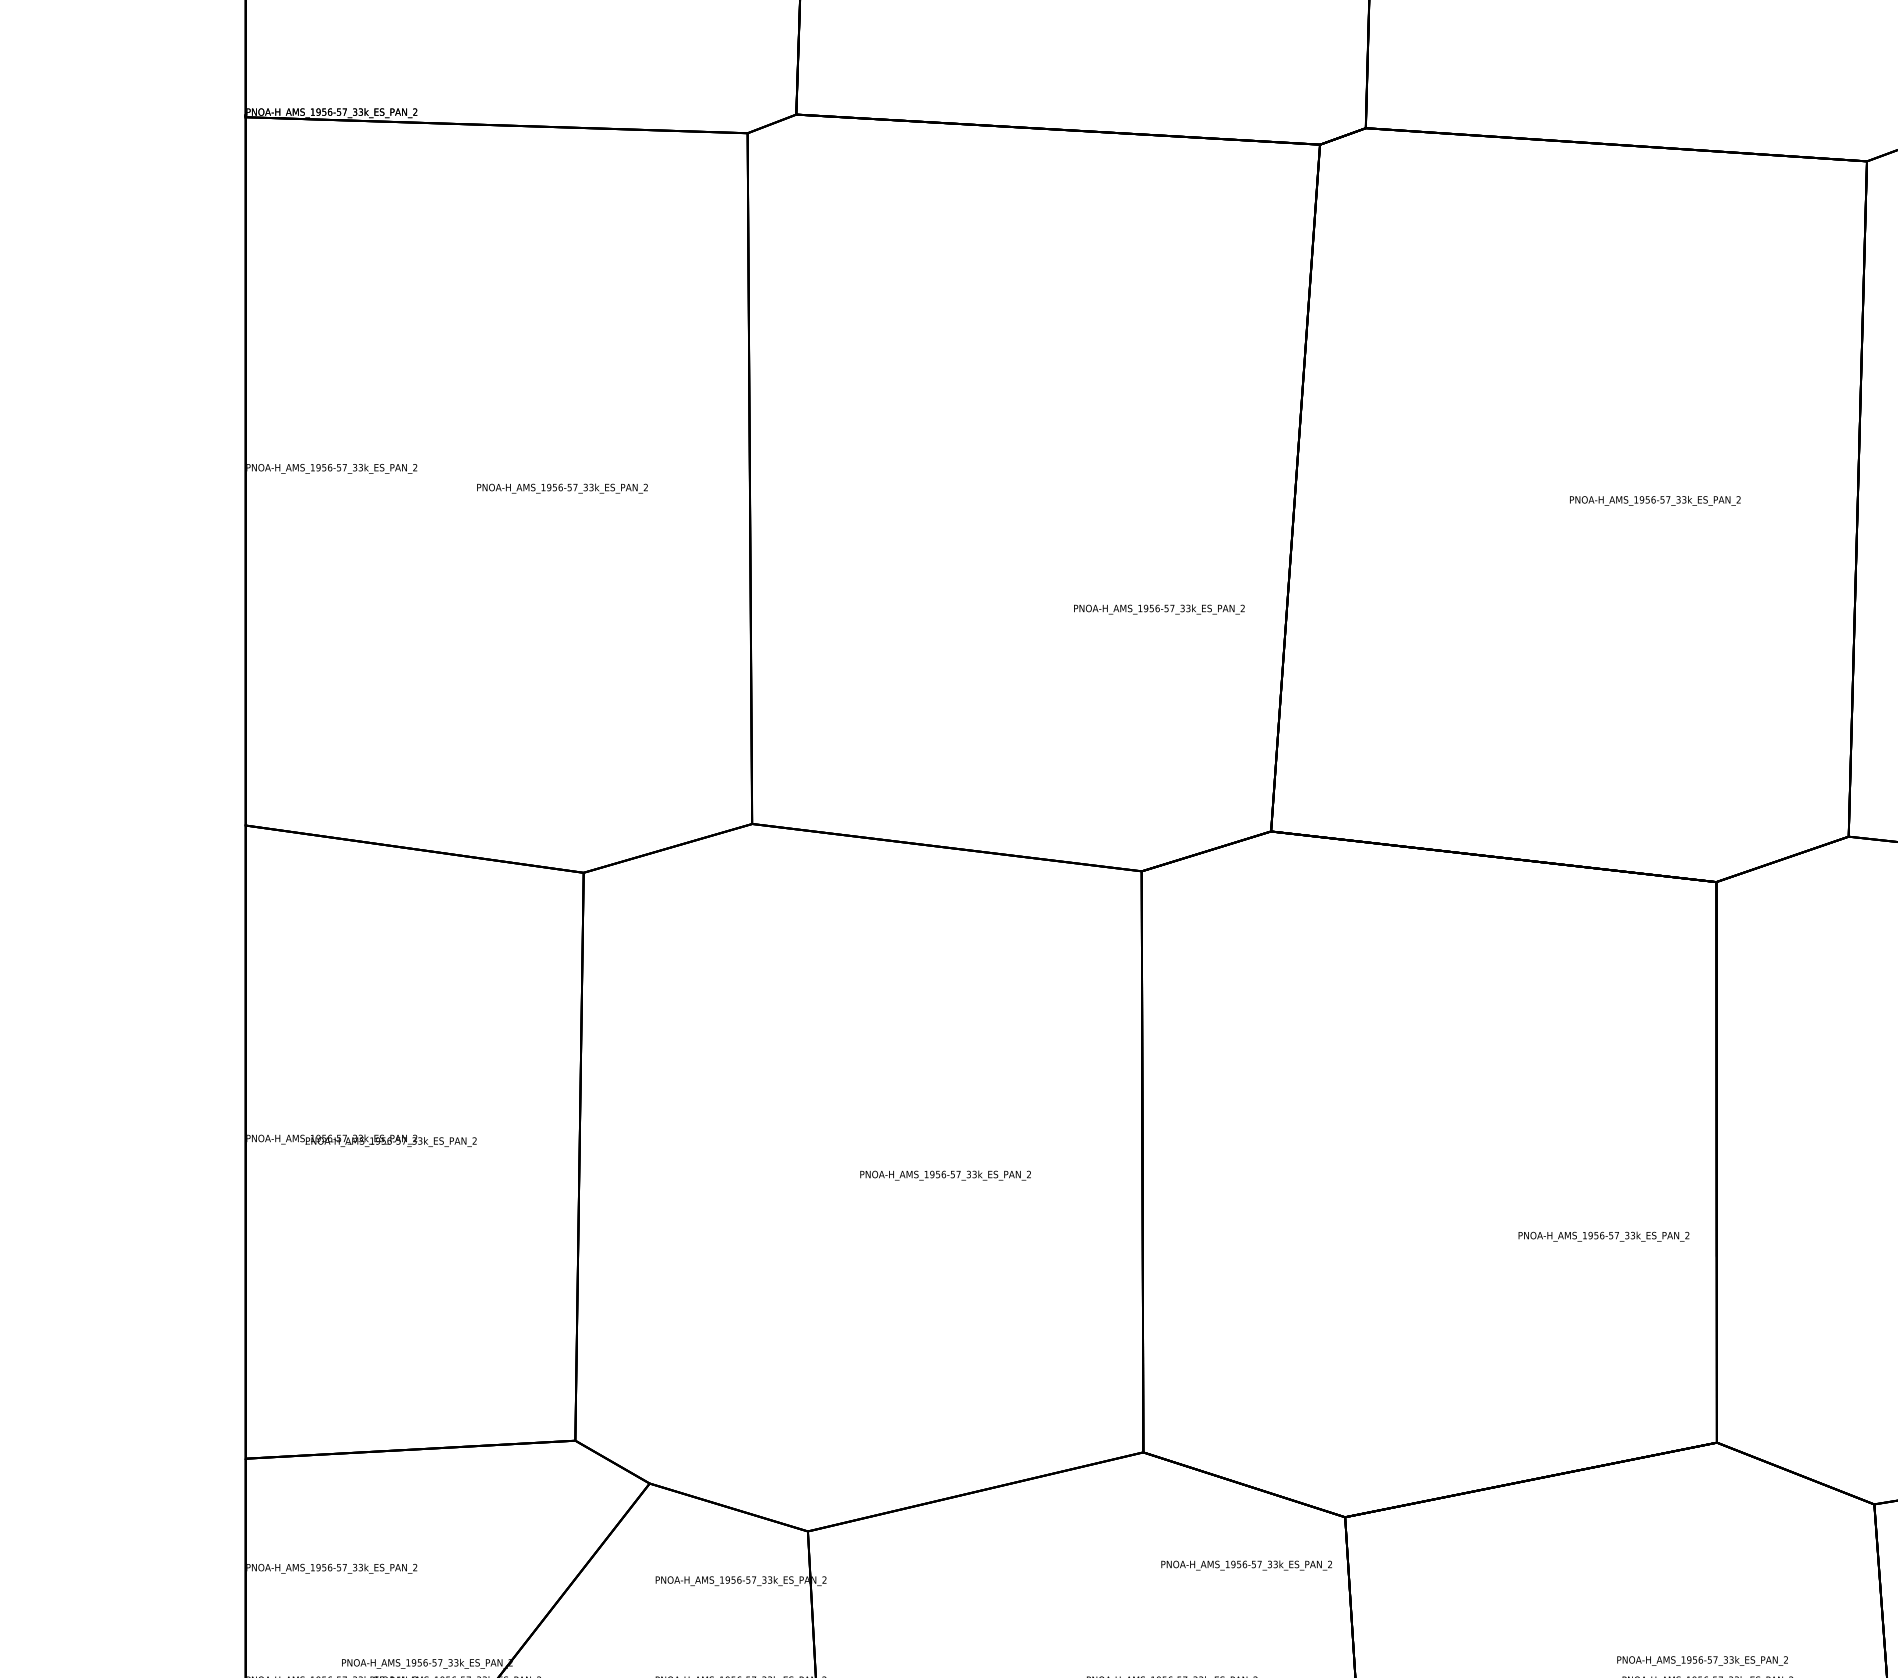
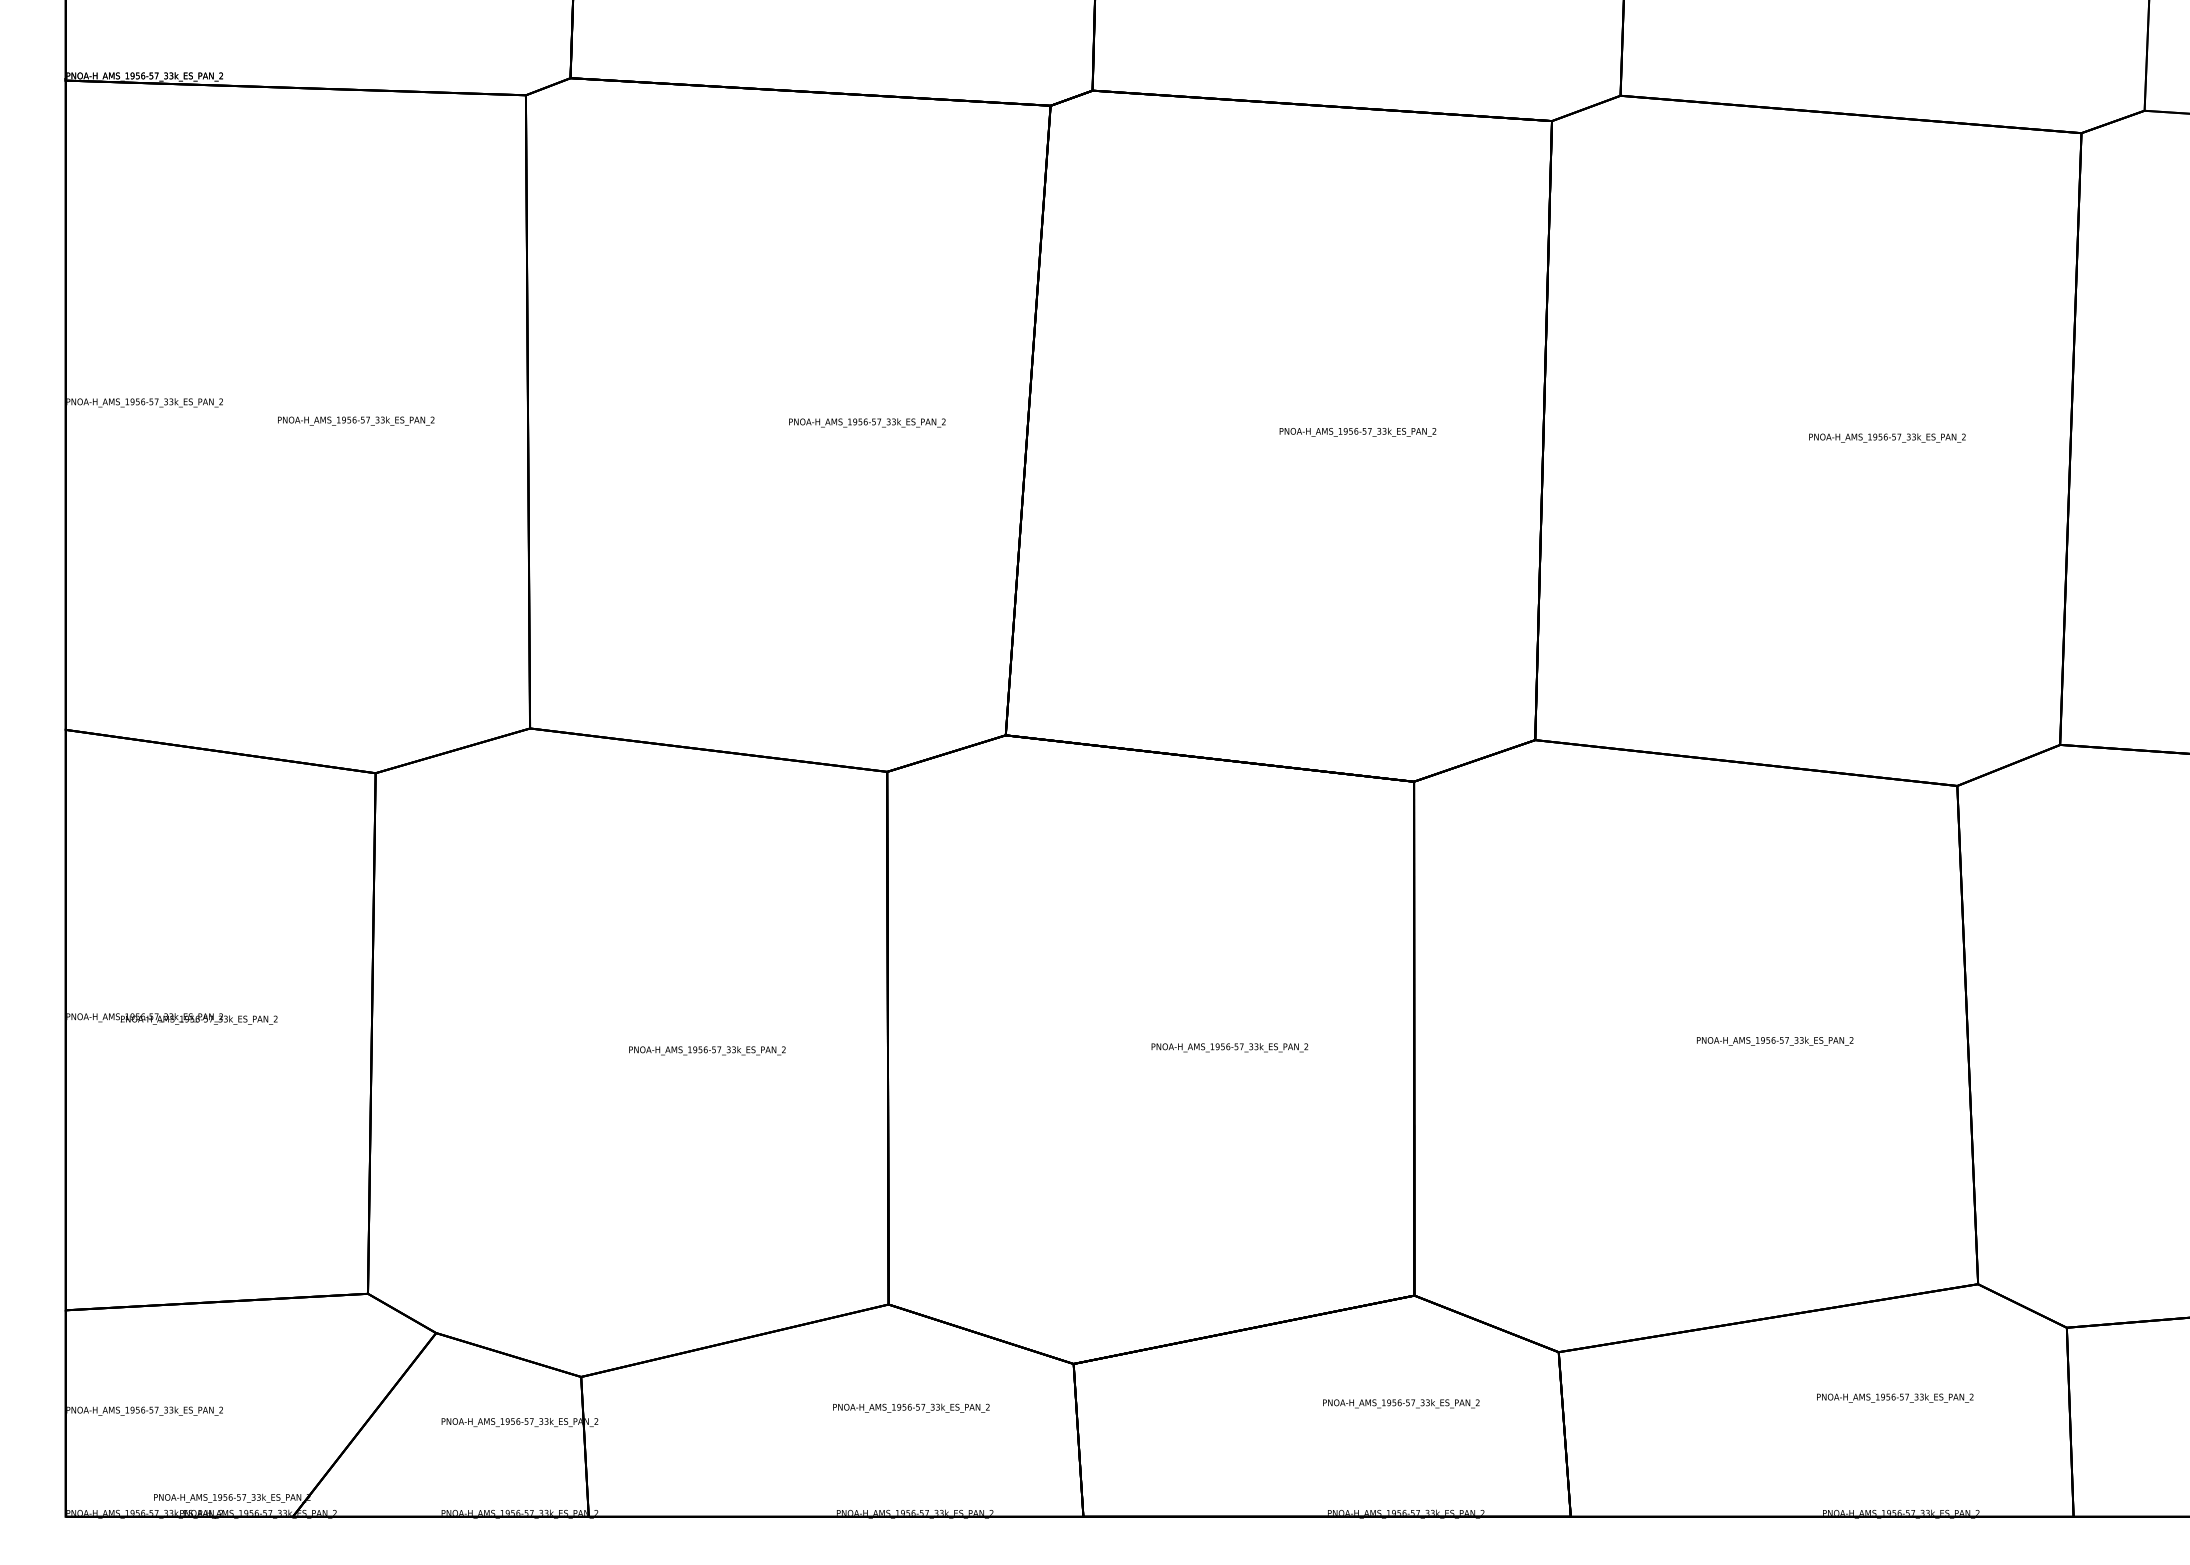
text: (1159, 609) -> (867, 422), moved
text: (1603, 1236) -> (1229, 1047), moved
text: (1246, 1564) -> (911, 1407), moved
text: (1702, 1660) -> (1401, 1403), moved

